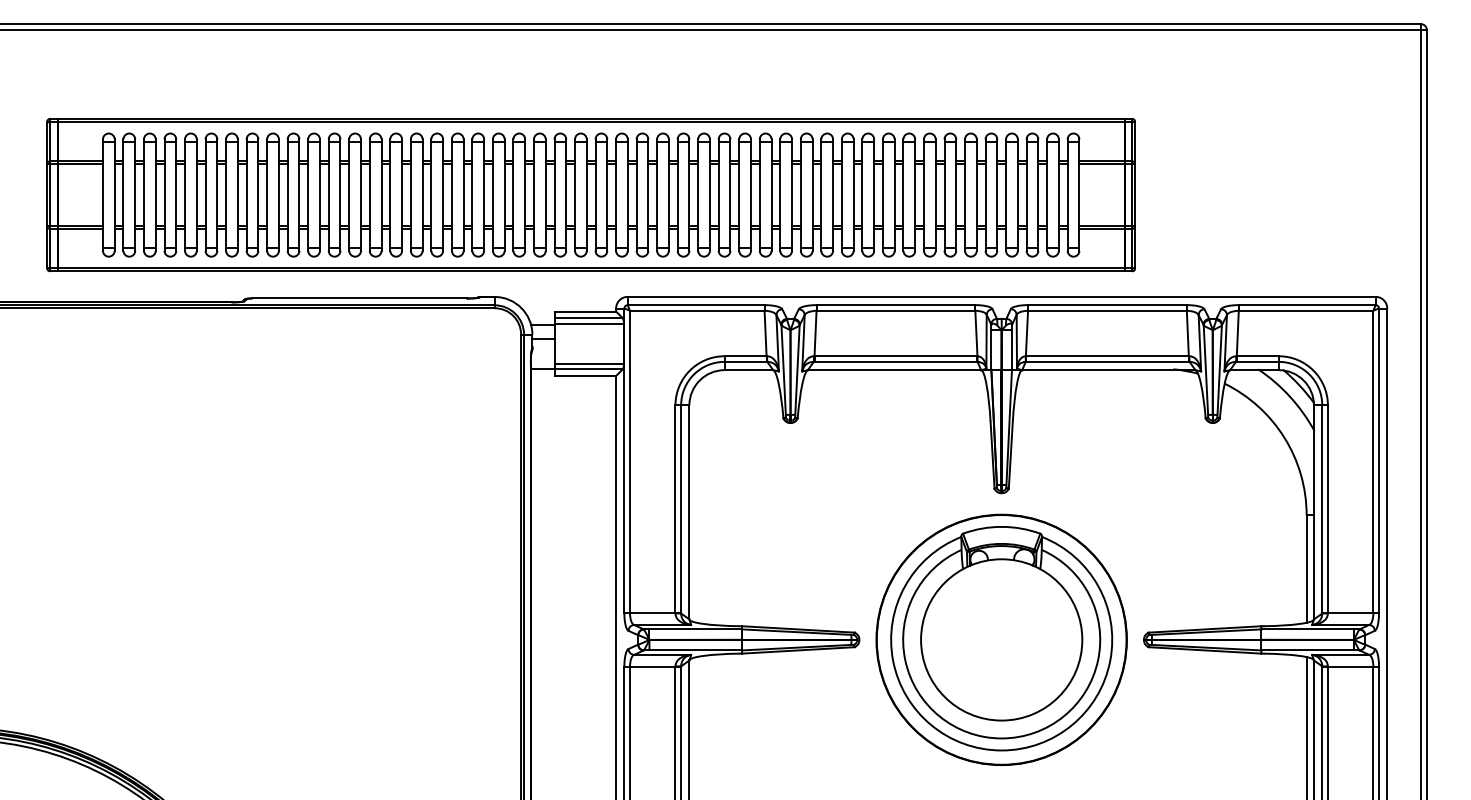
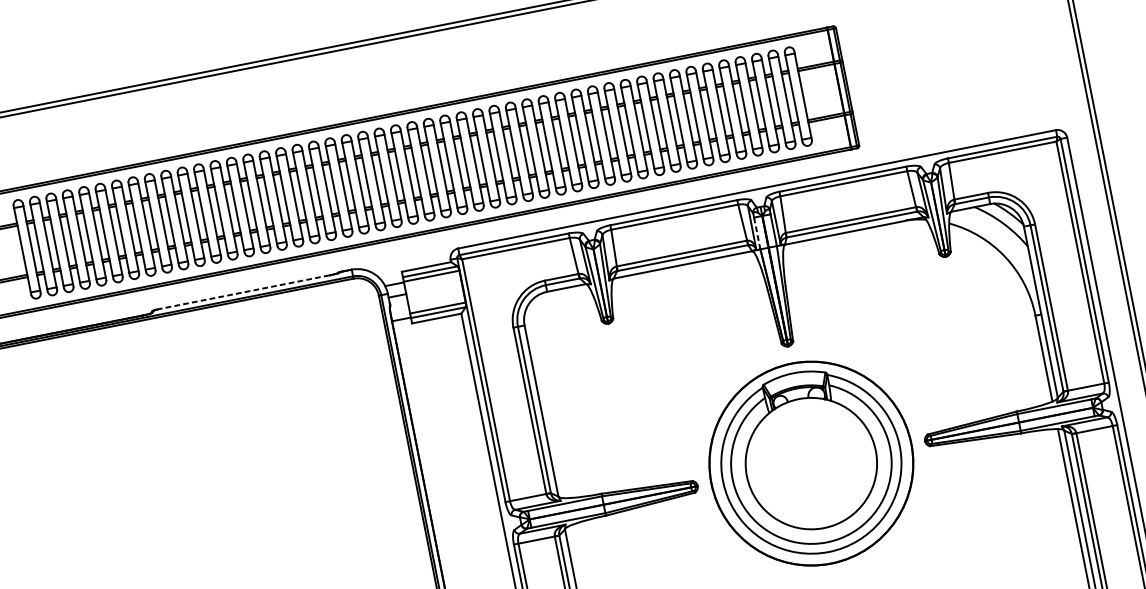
line: (358, 298) -> (243, 292), solid -> dashed
line: (991, 350) -> (757, 233), solid -> dashed

